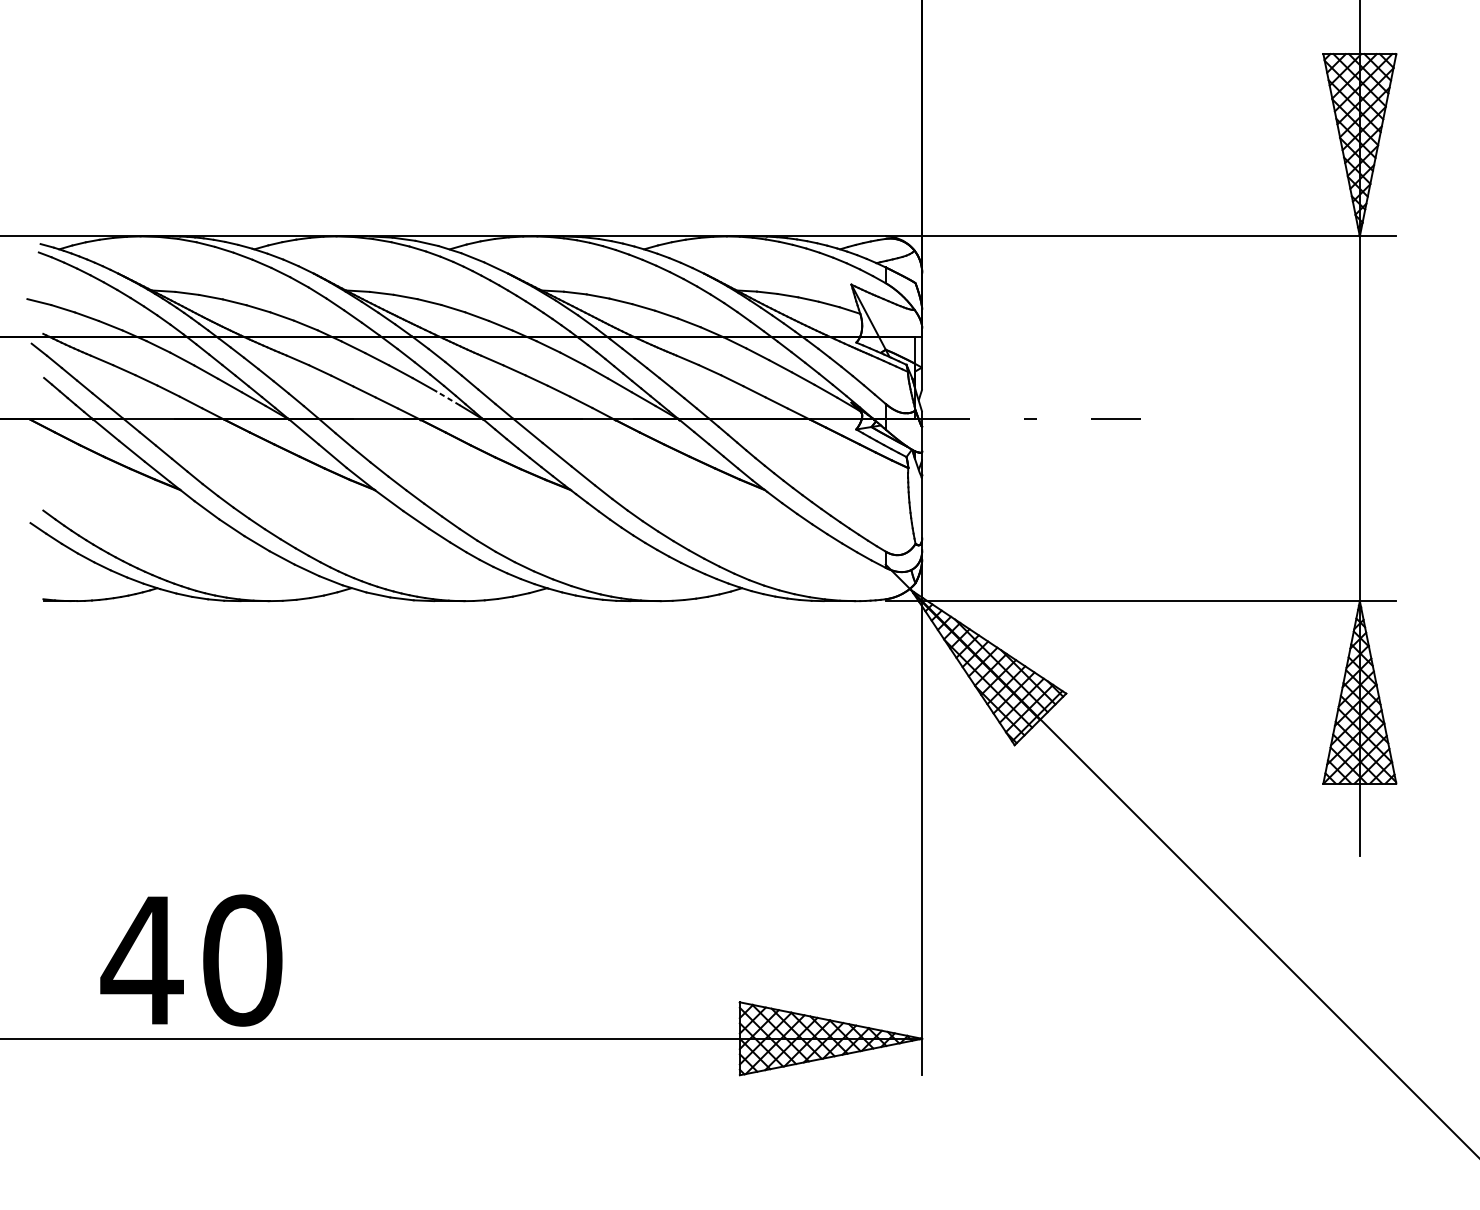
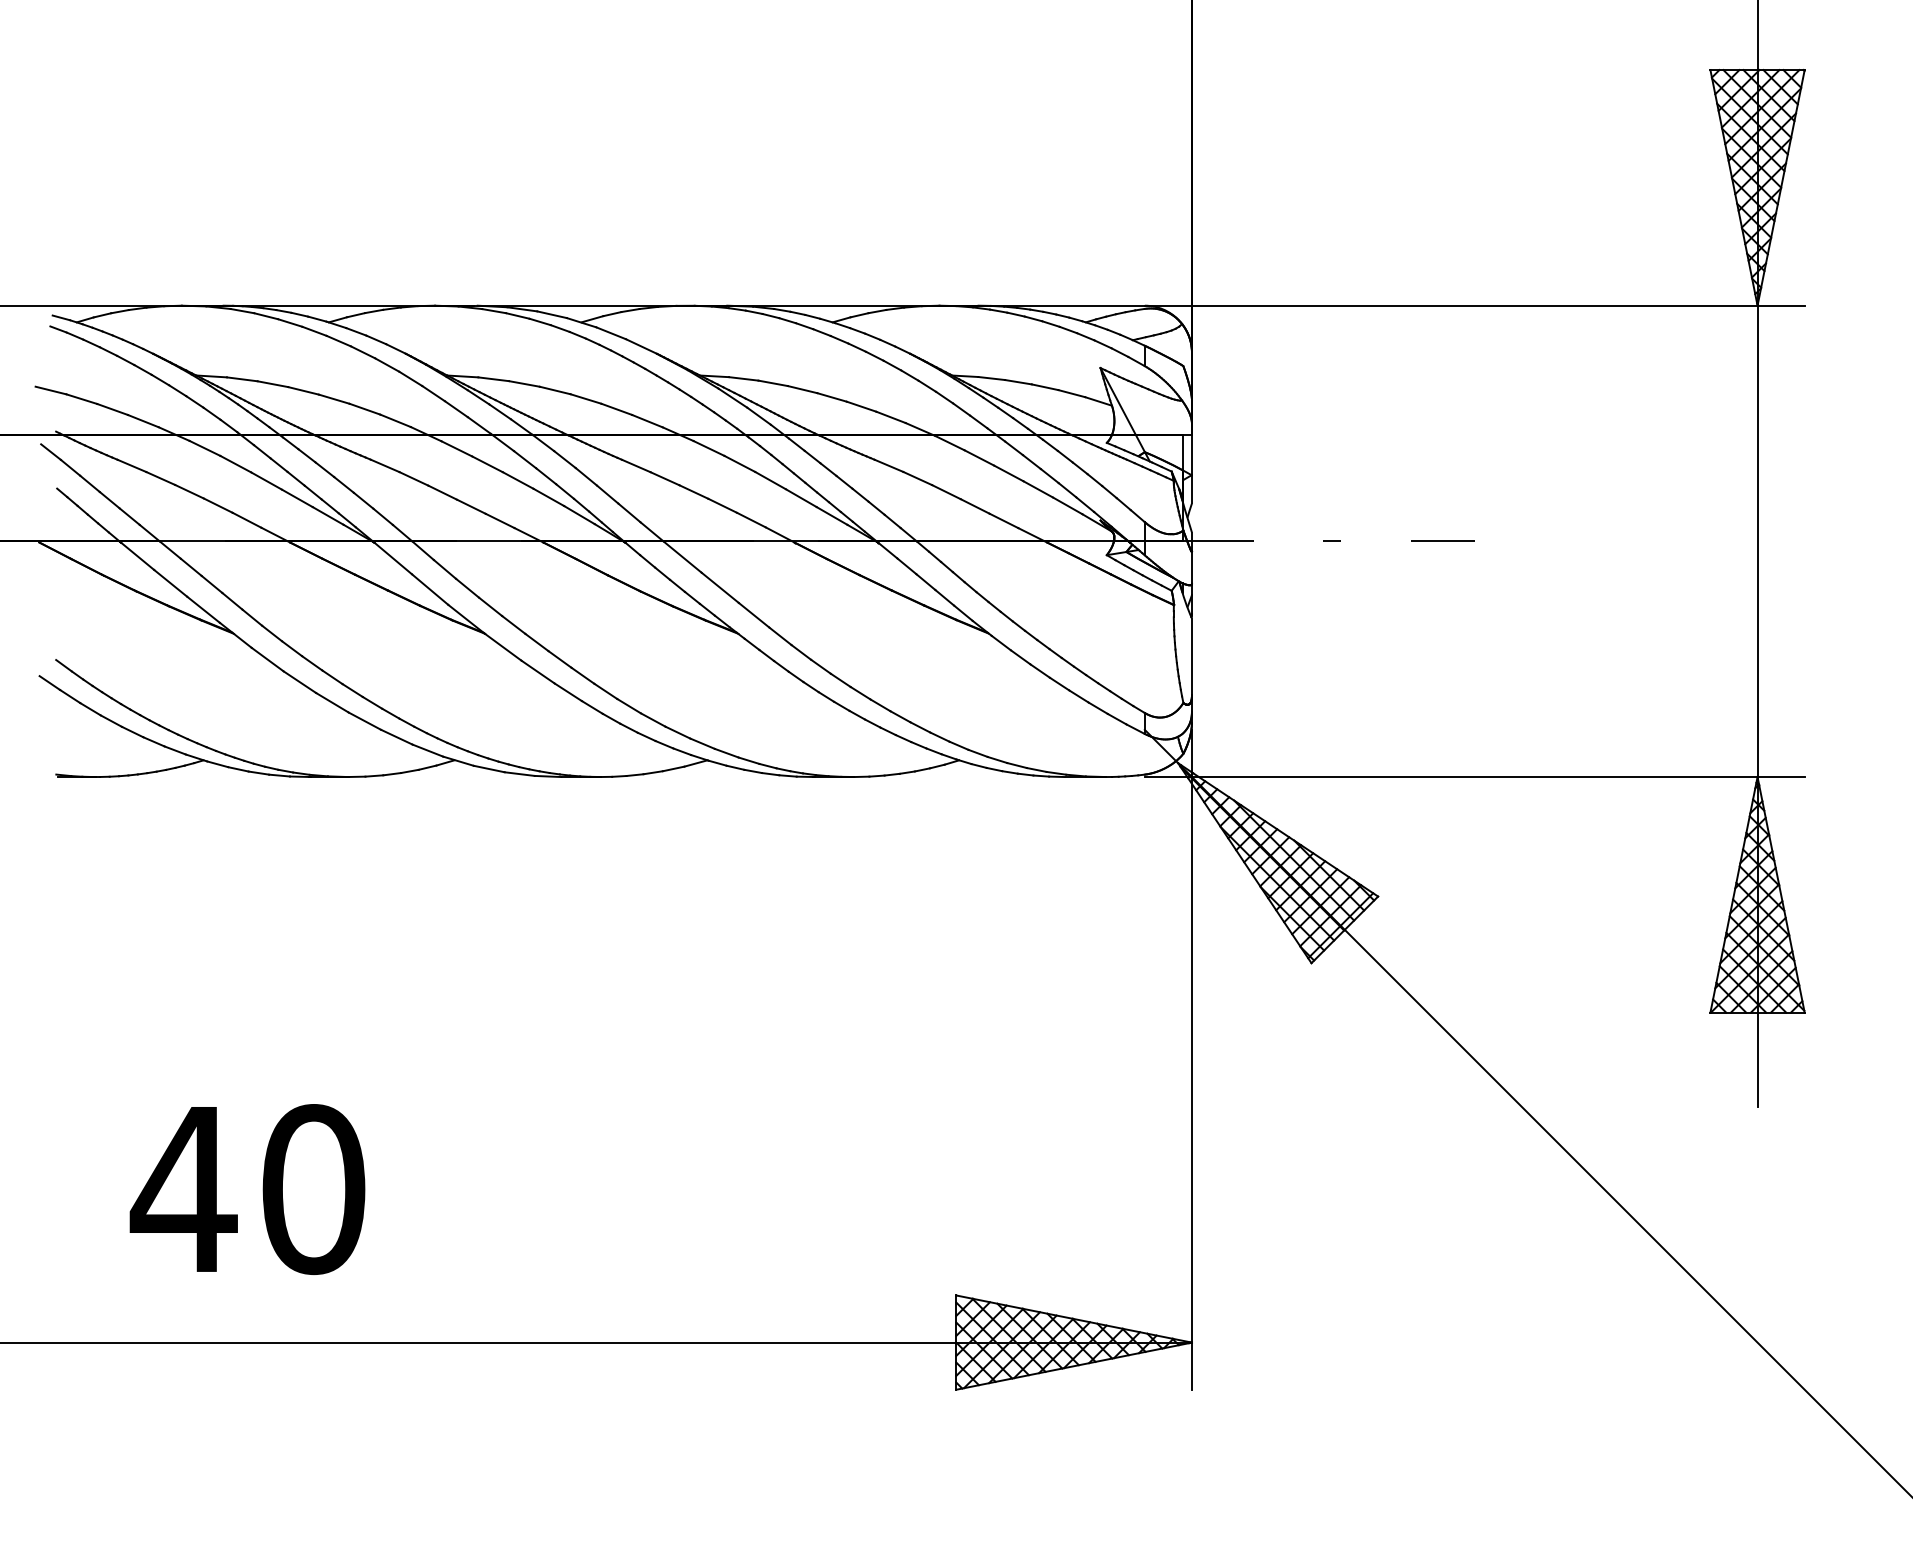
line: (448, 398) -> (579, 515), dashed -> solid
text: (191, 960) -> (247, 1189), moved

